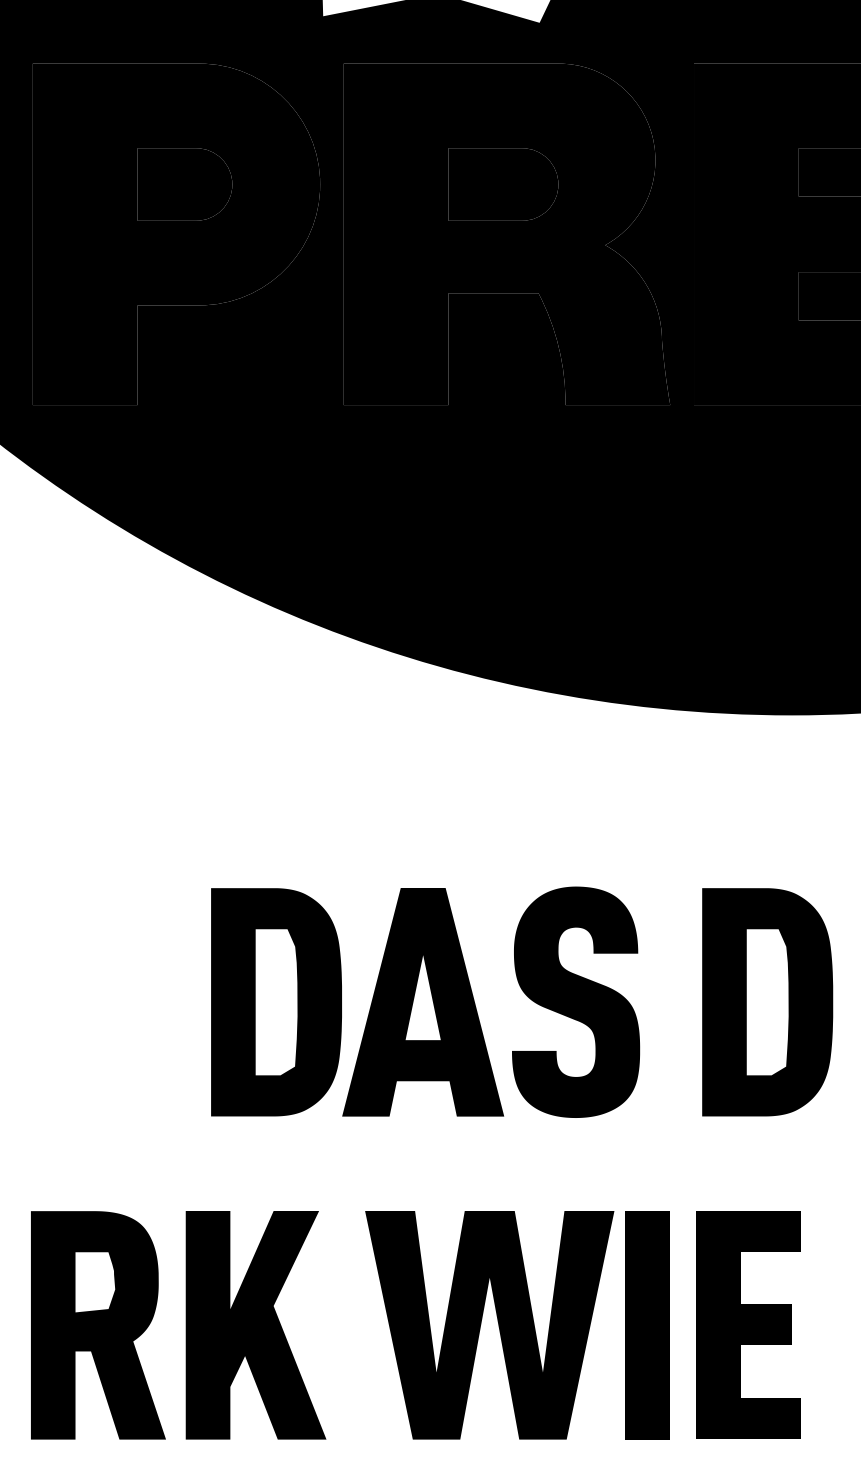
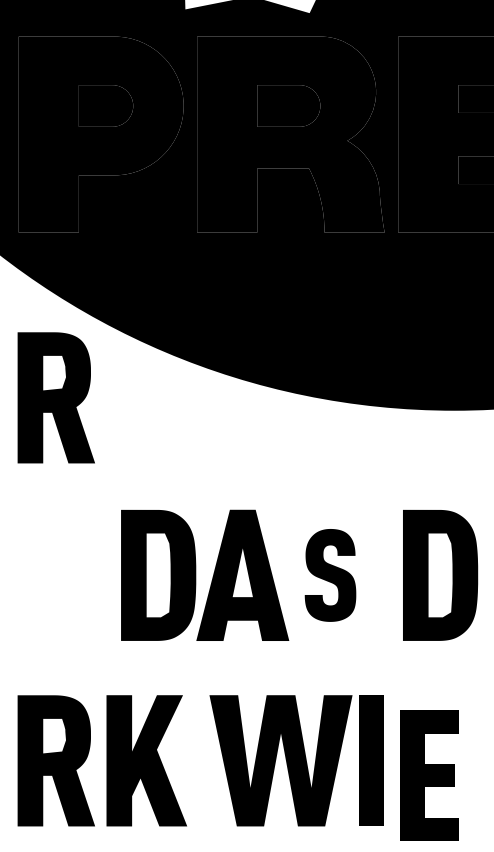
part: (96, 692) -> (55, 397), added
part: (575, 1002) -> (330, 575), size x0.7
part: (748, 1324) -> (429, 775), moved

